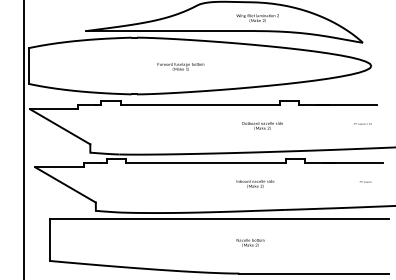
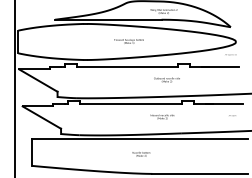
text: (179, 66) -> (128, 41), moved
text: (362, 123) -> (230, 54), moved
text: (250, 243) -> (141, 154), moved

